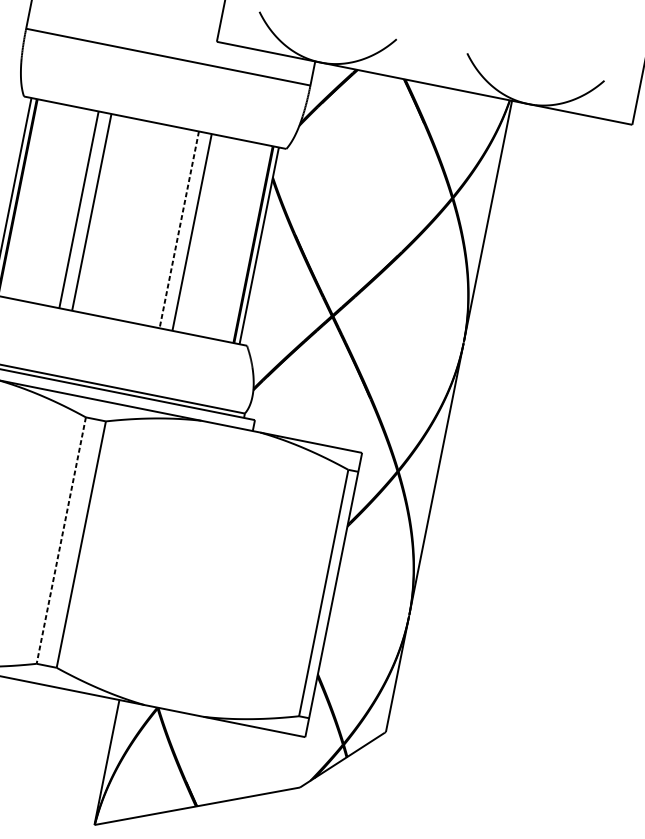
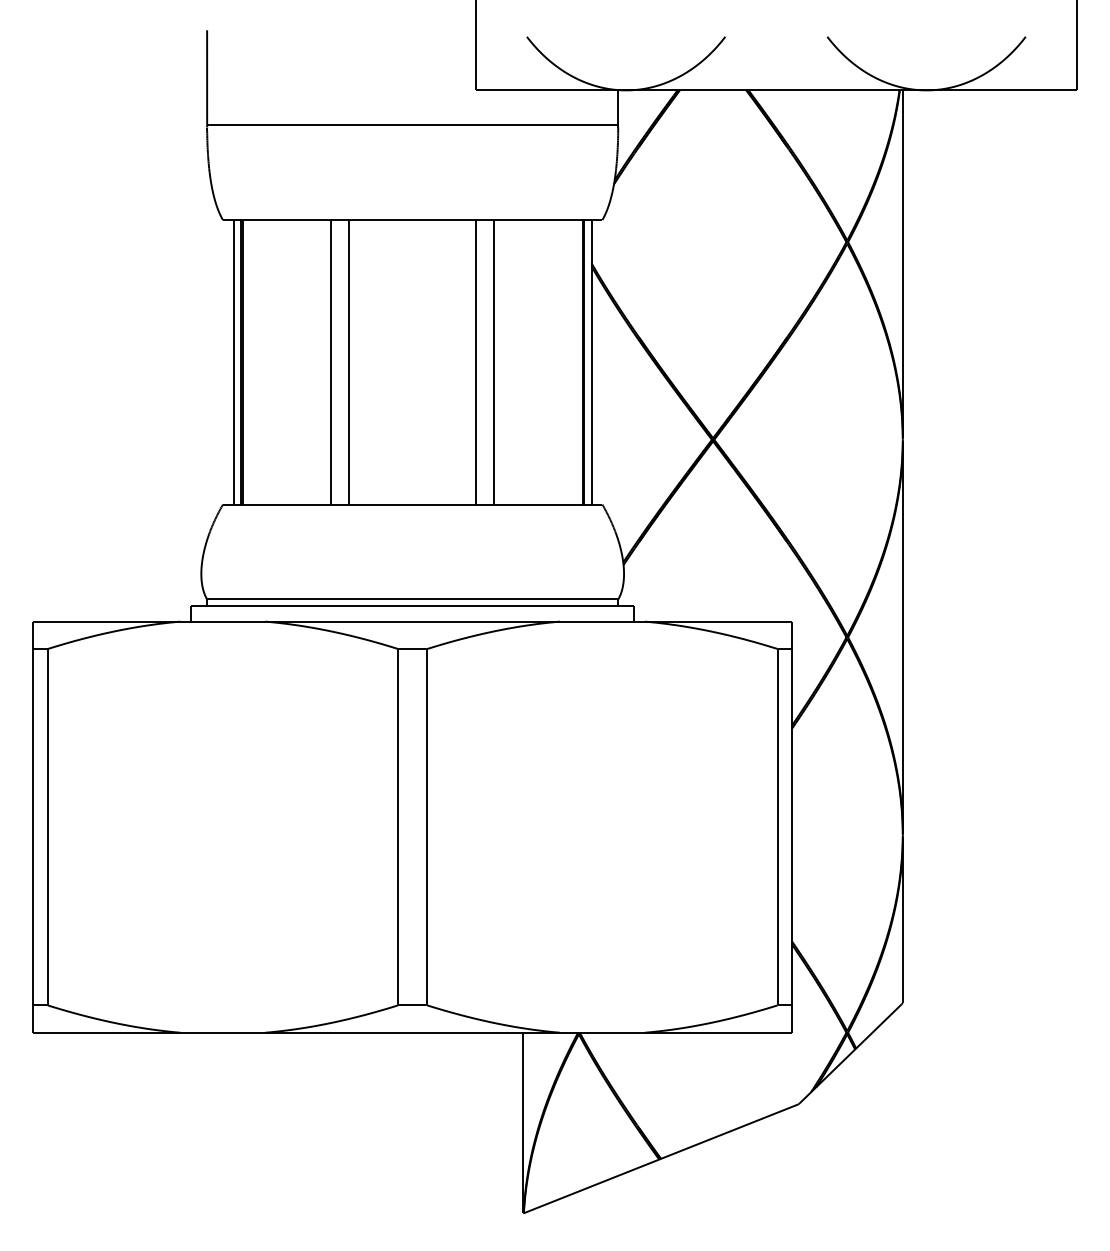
line: (178, 229) -> (475, 362), dashed -> solid
line: (61, 540) -> (398, 827), dashed -> solid

